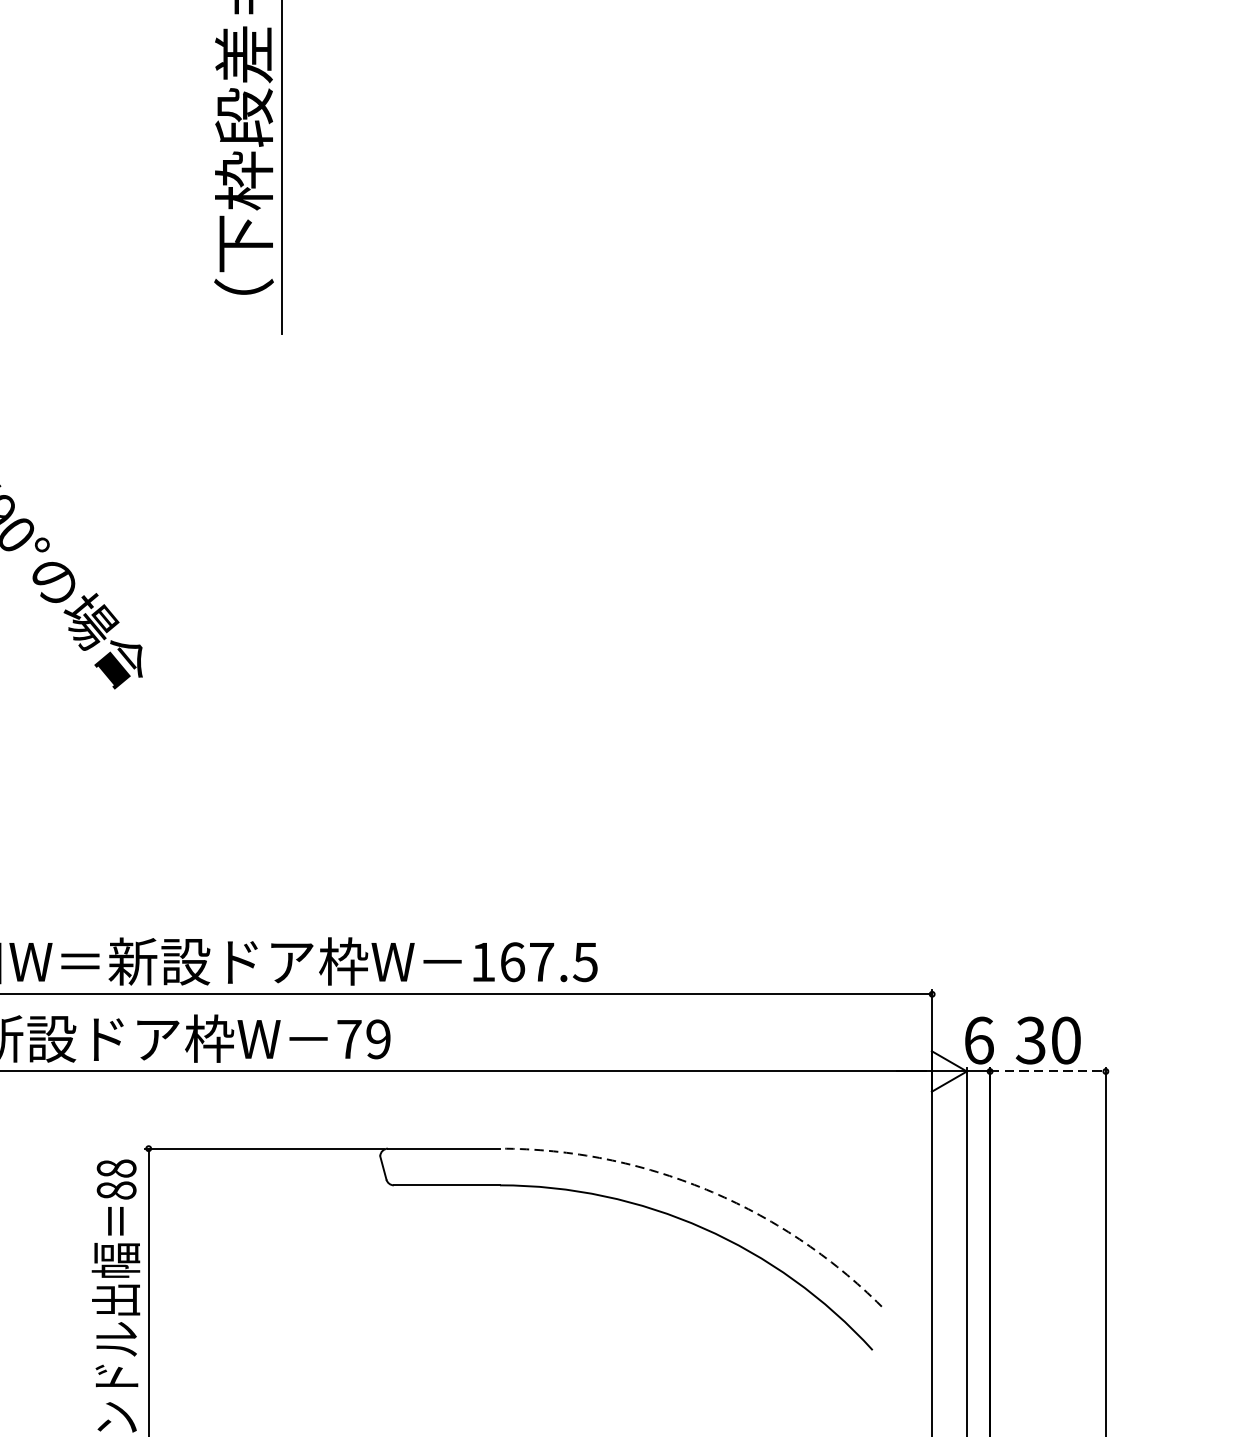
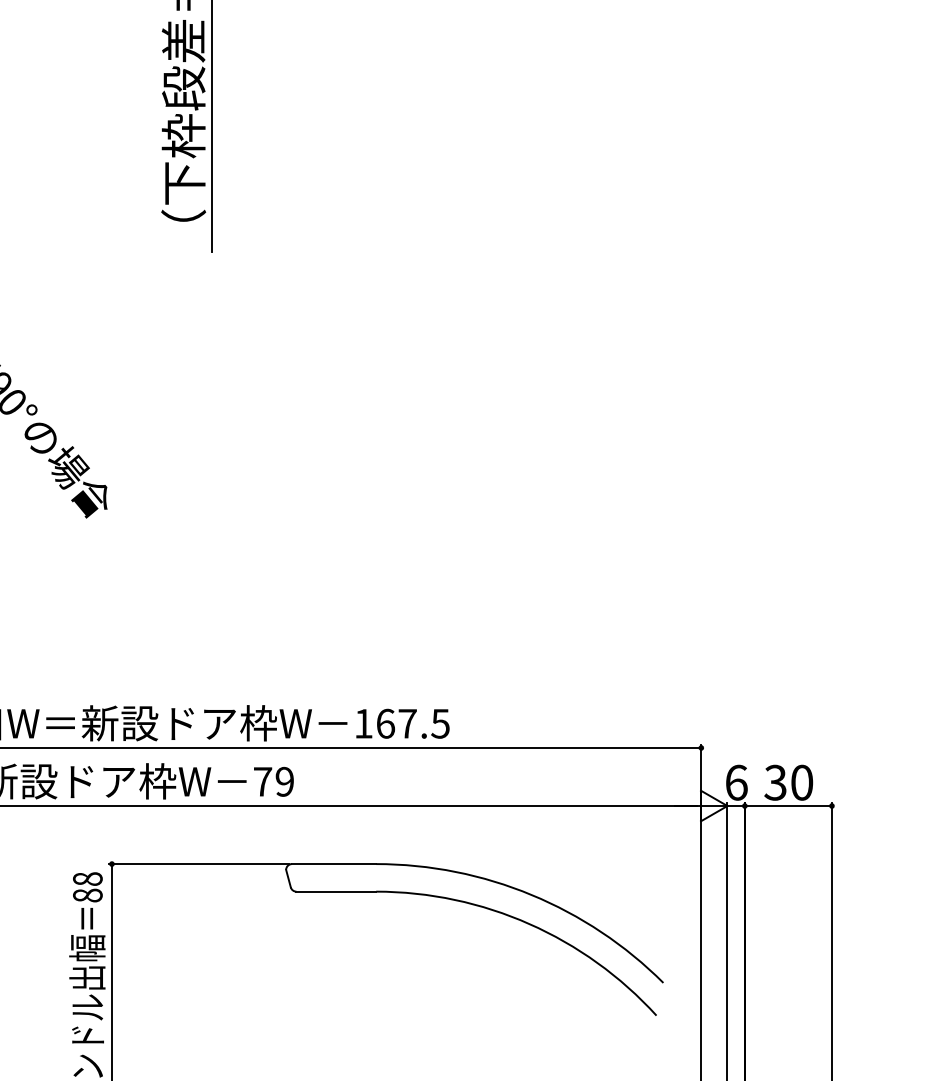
line: (1048, 1072) -> (788, 806), dashed -> solid
arc: (706, 1189) -> (531, 894), dashed -> solid

